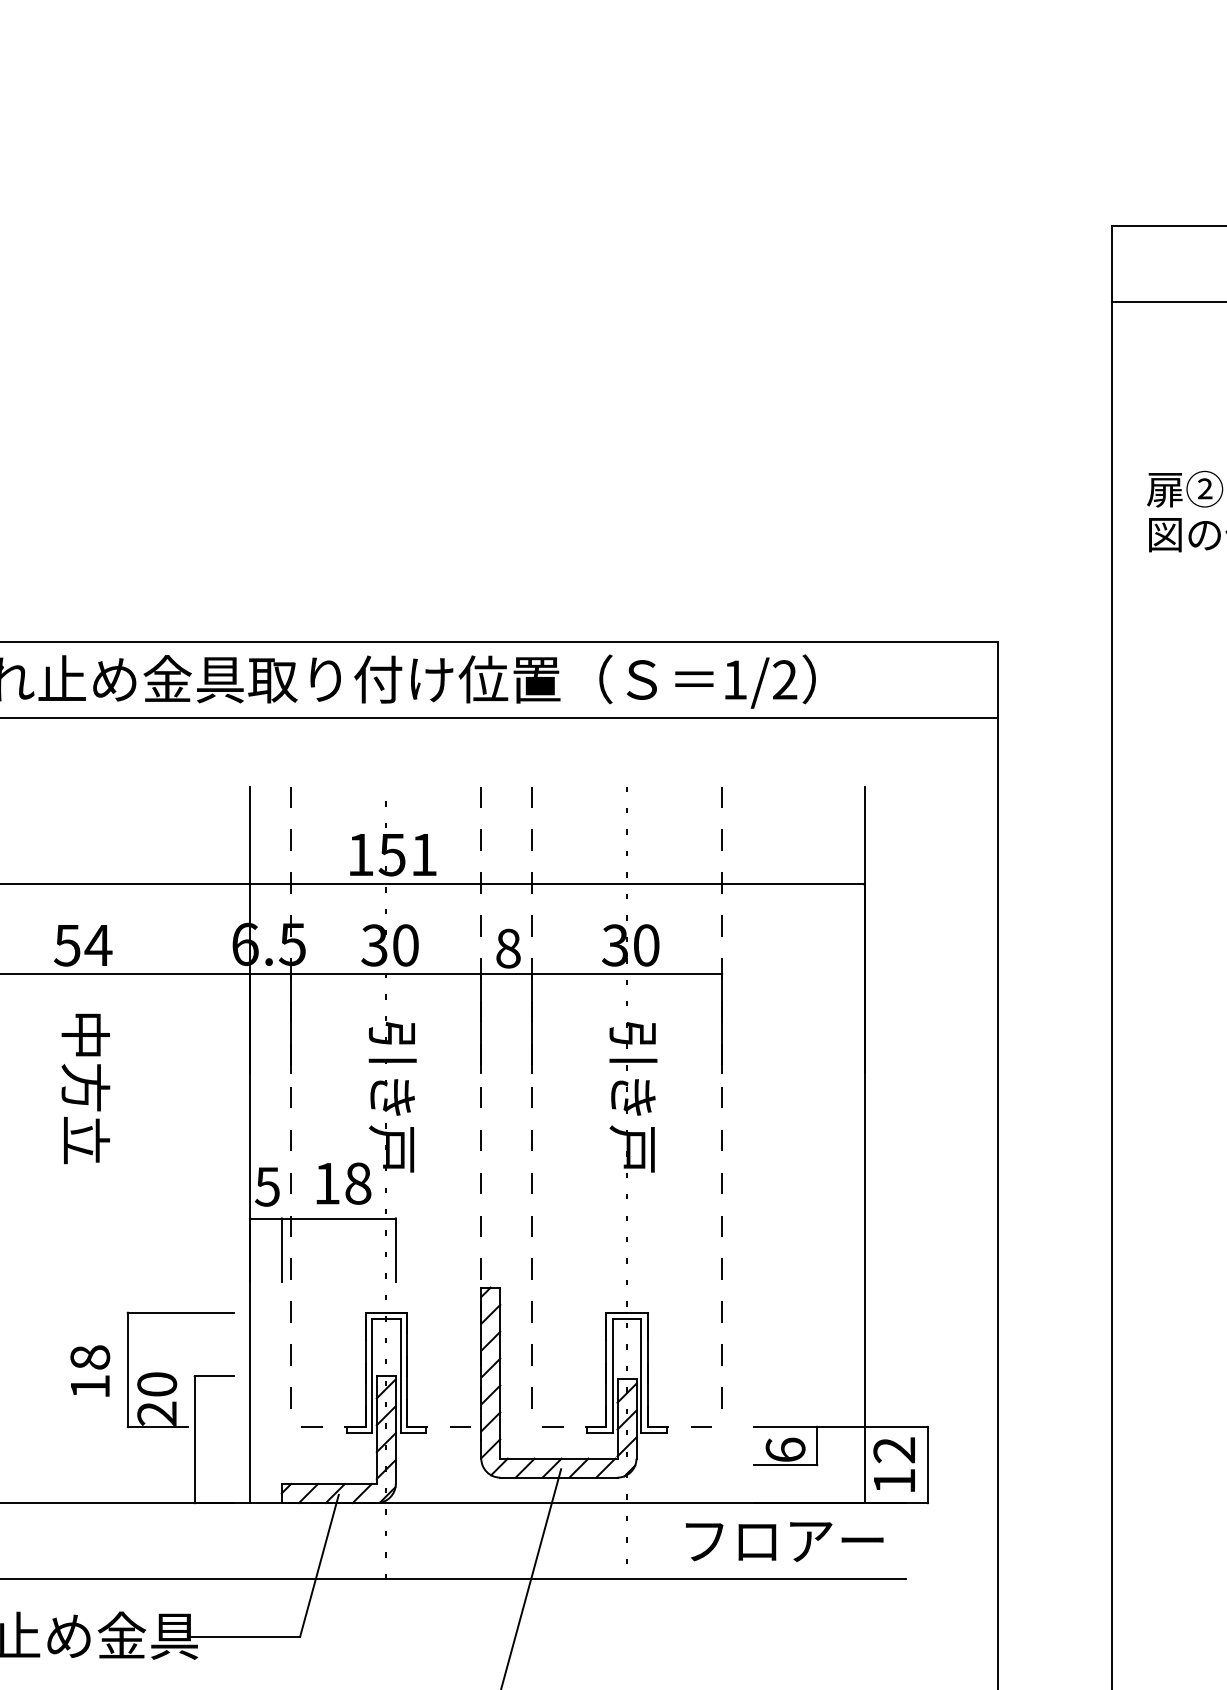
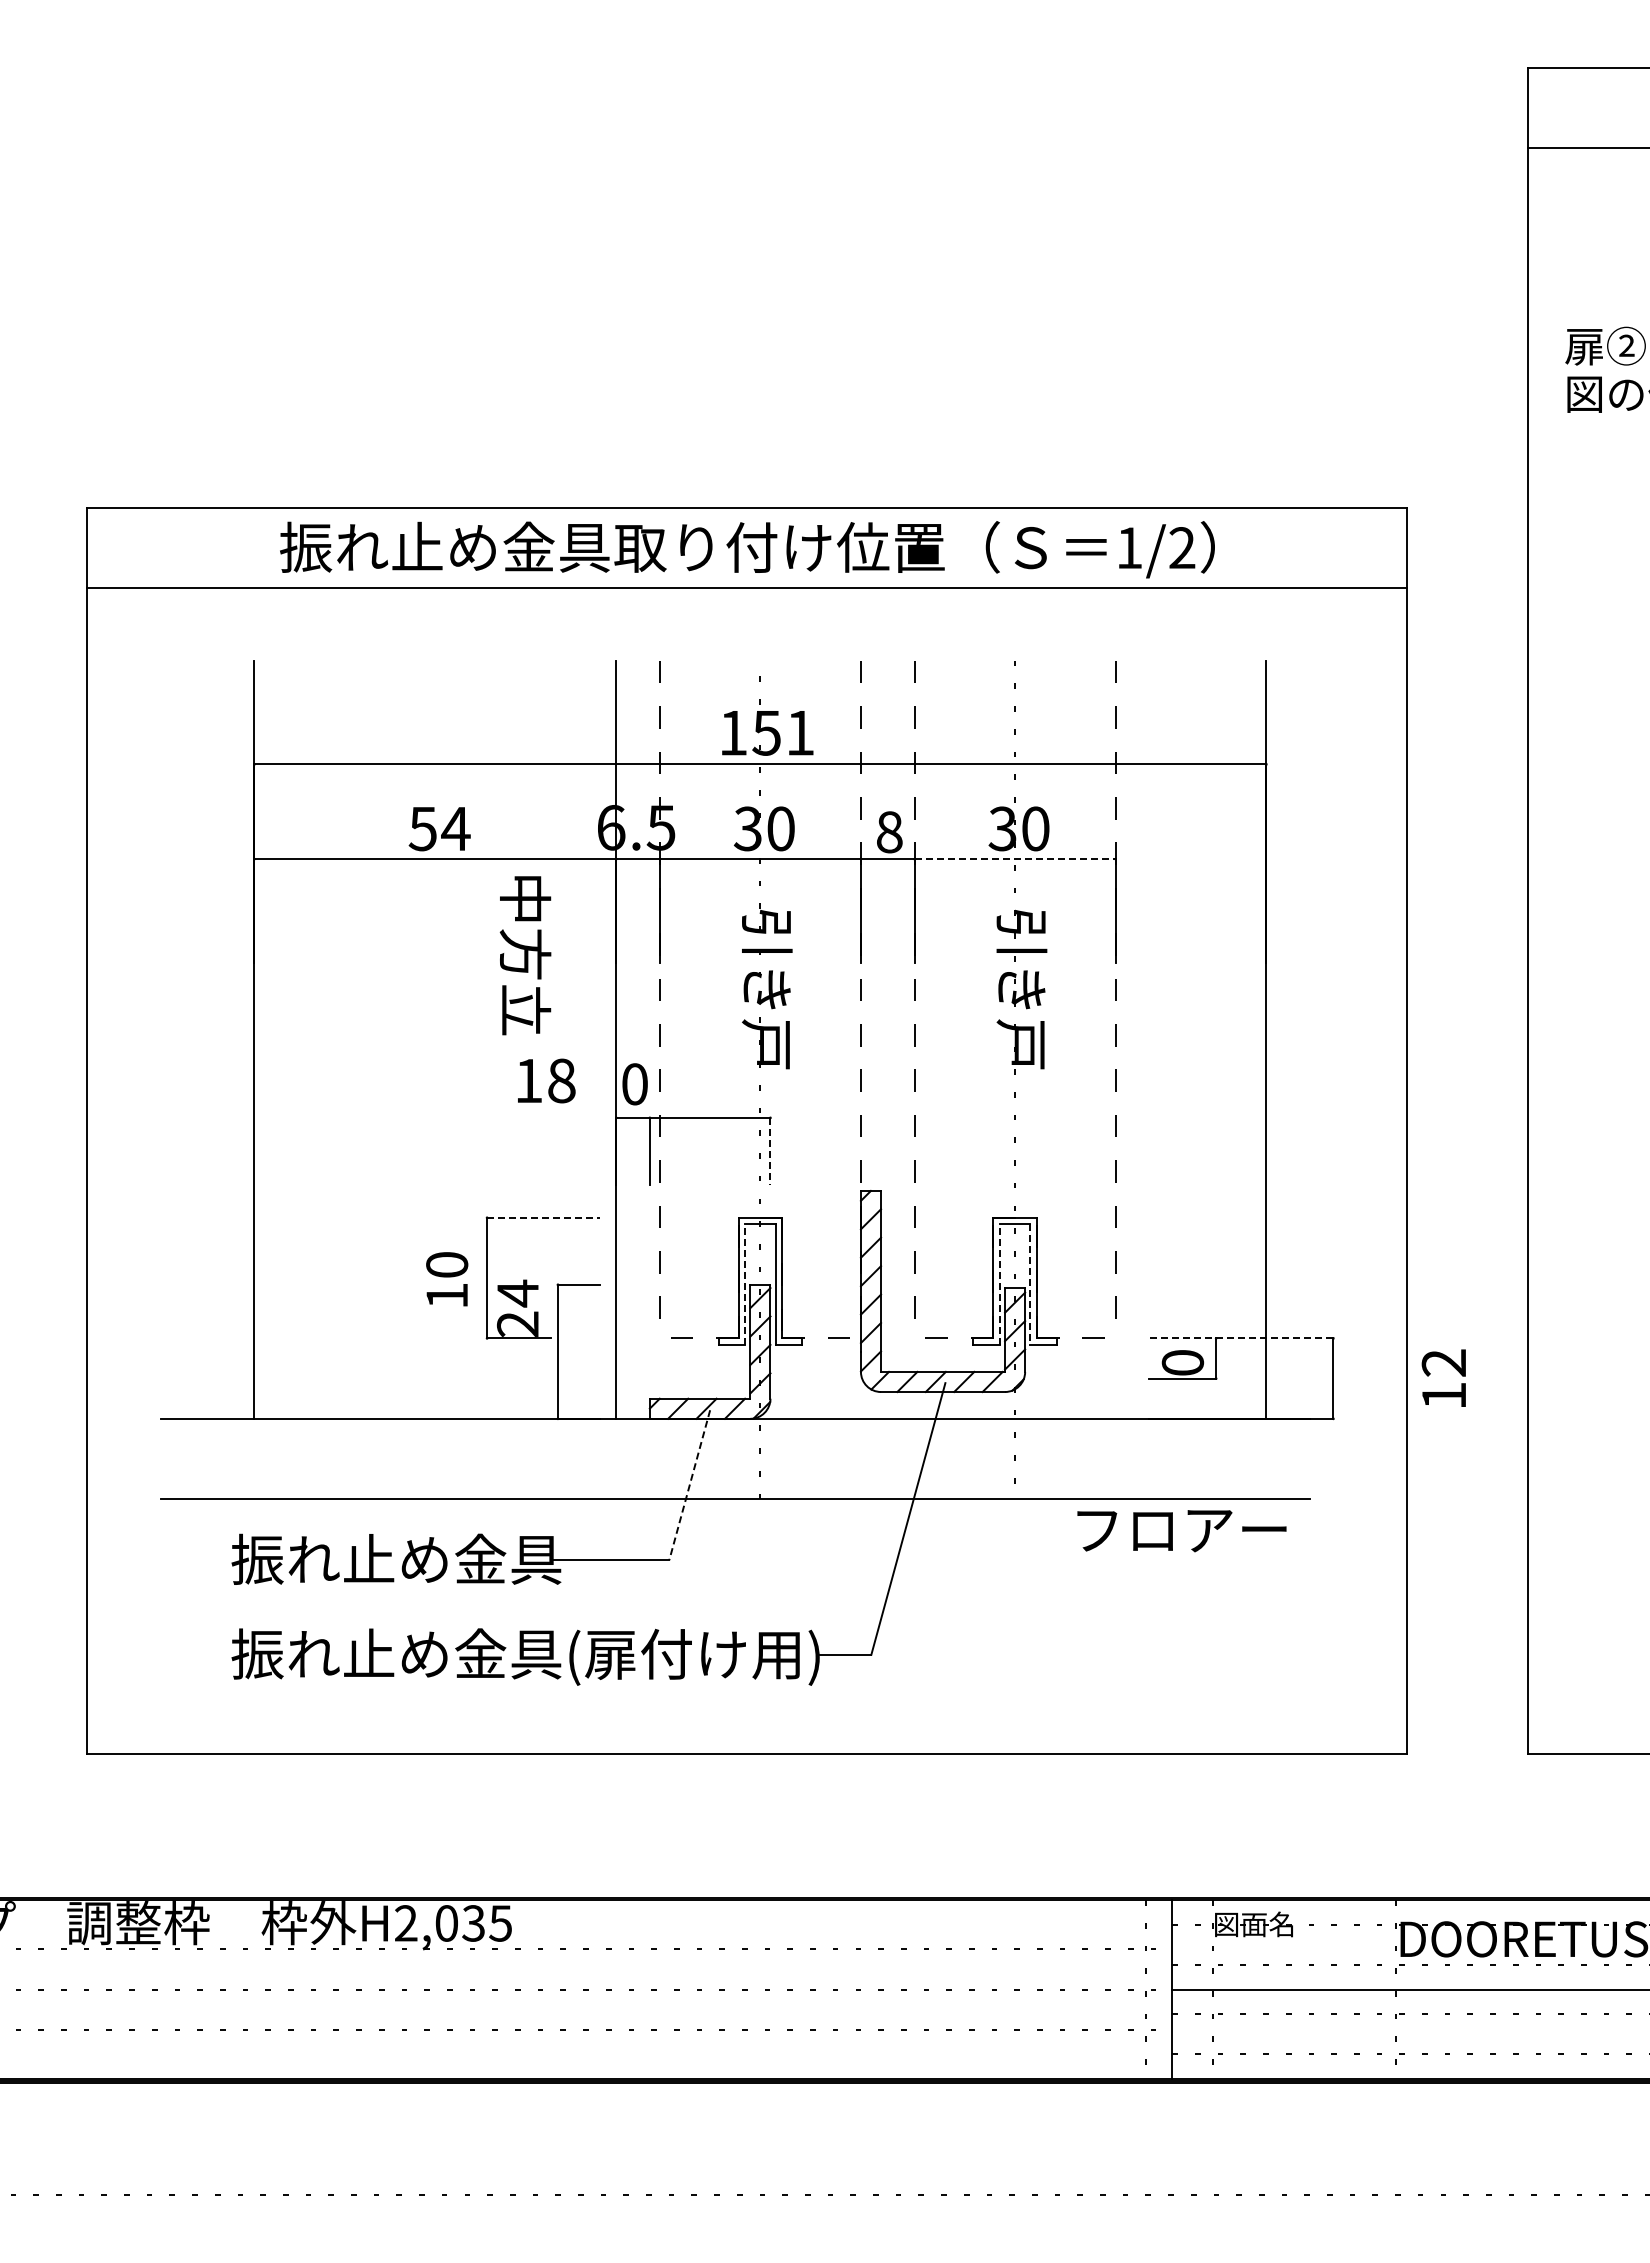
line: (627, 974) -> (1015, 859), solid -> dashed
text: (85, 1088) -> (525, 955), moved
text: (343, 1183) -> (546, 1080), moved
text: (267, 1187) -> (634, 1084), 5 -> 0
line: (395, 1250) -> (770, 1151), solid -> dashed
line: (181, 1312) -> (543, 1217), solid -> dashed
text: (90, 1357) -> (447, 1264), 18 -> 10
line: (372, 1376) -> (745, 1284), solid -> dashed
line: (613, 1376) -> (1000, 1284), solid -> dashed
line: (641, 1376) -> (1030, 1285), solid -> dashed
text: (156, 1384) -> (517, 1293), 20 -> 24
line: (840, 1427) -> (1240, 1338), solid -> dashed
text: (785, 1449) -> (1182, 1362), 6 -> 0
text: (893, 1463) -> (1443, 1377), moved
text: (784, 1542) -> (1181, 1531), moved
line: (319, 1565) -> (689, 1485), solid -> dashed

